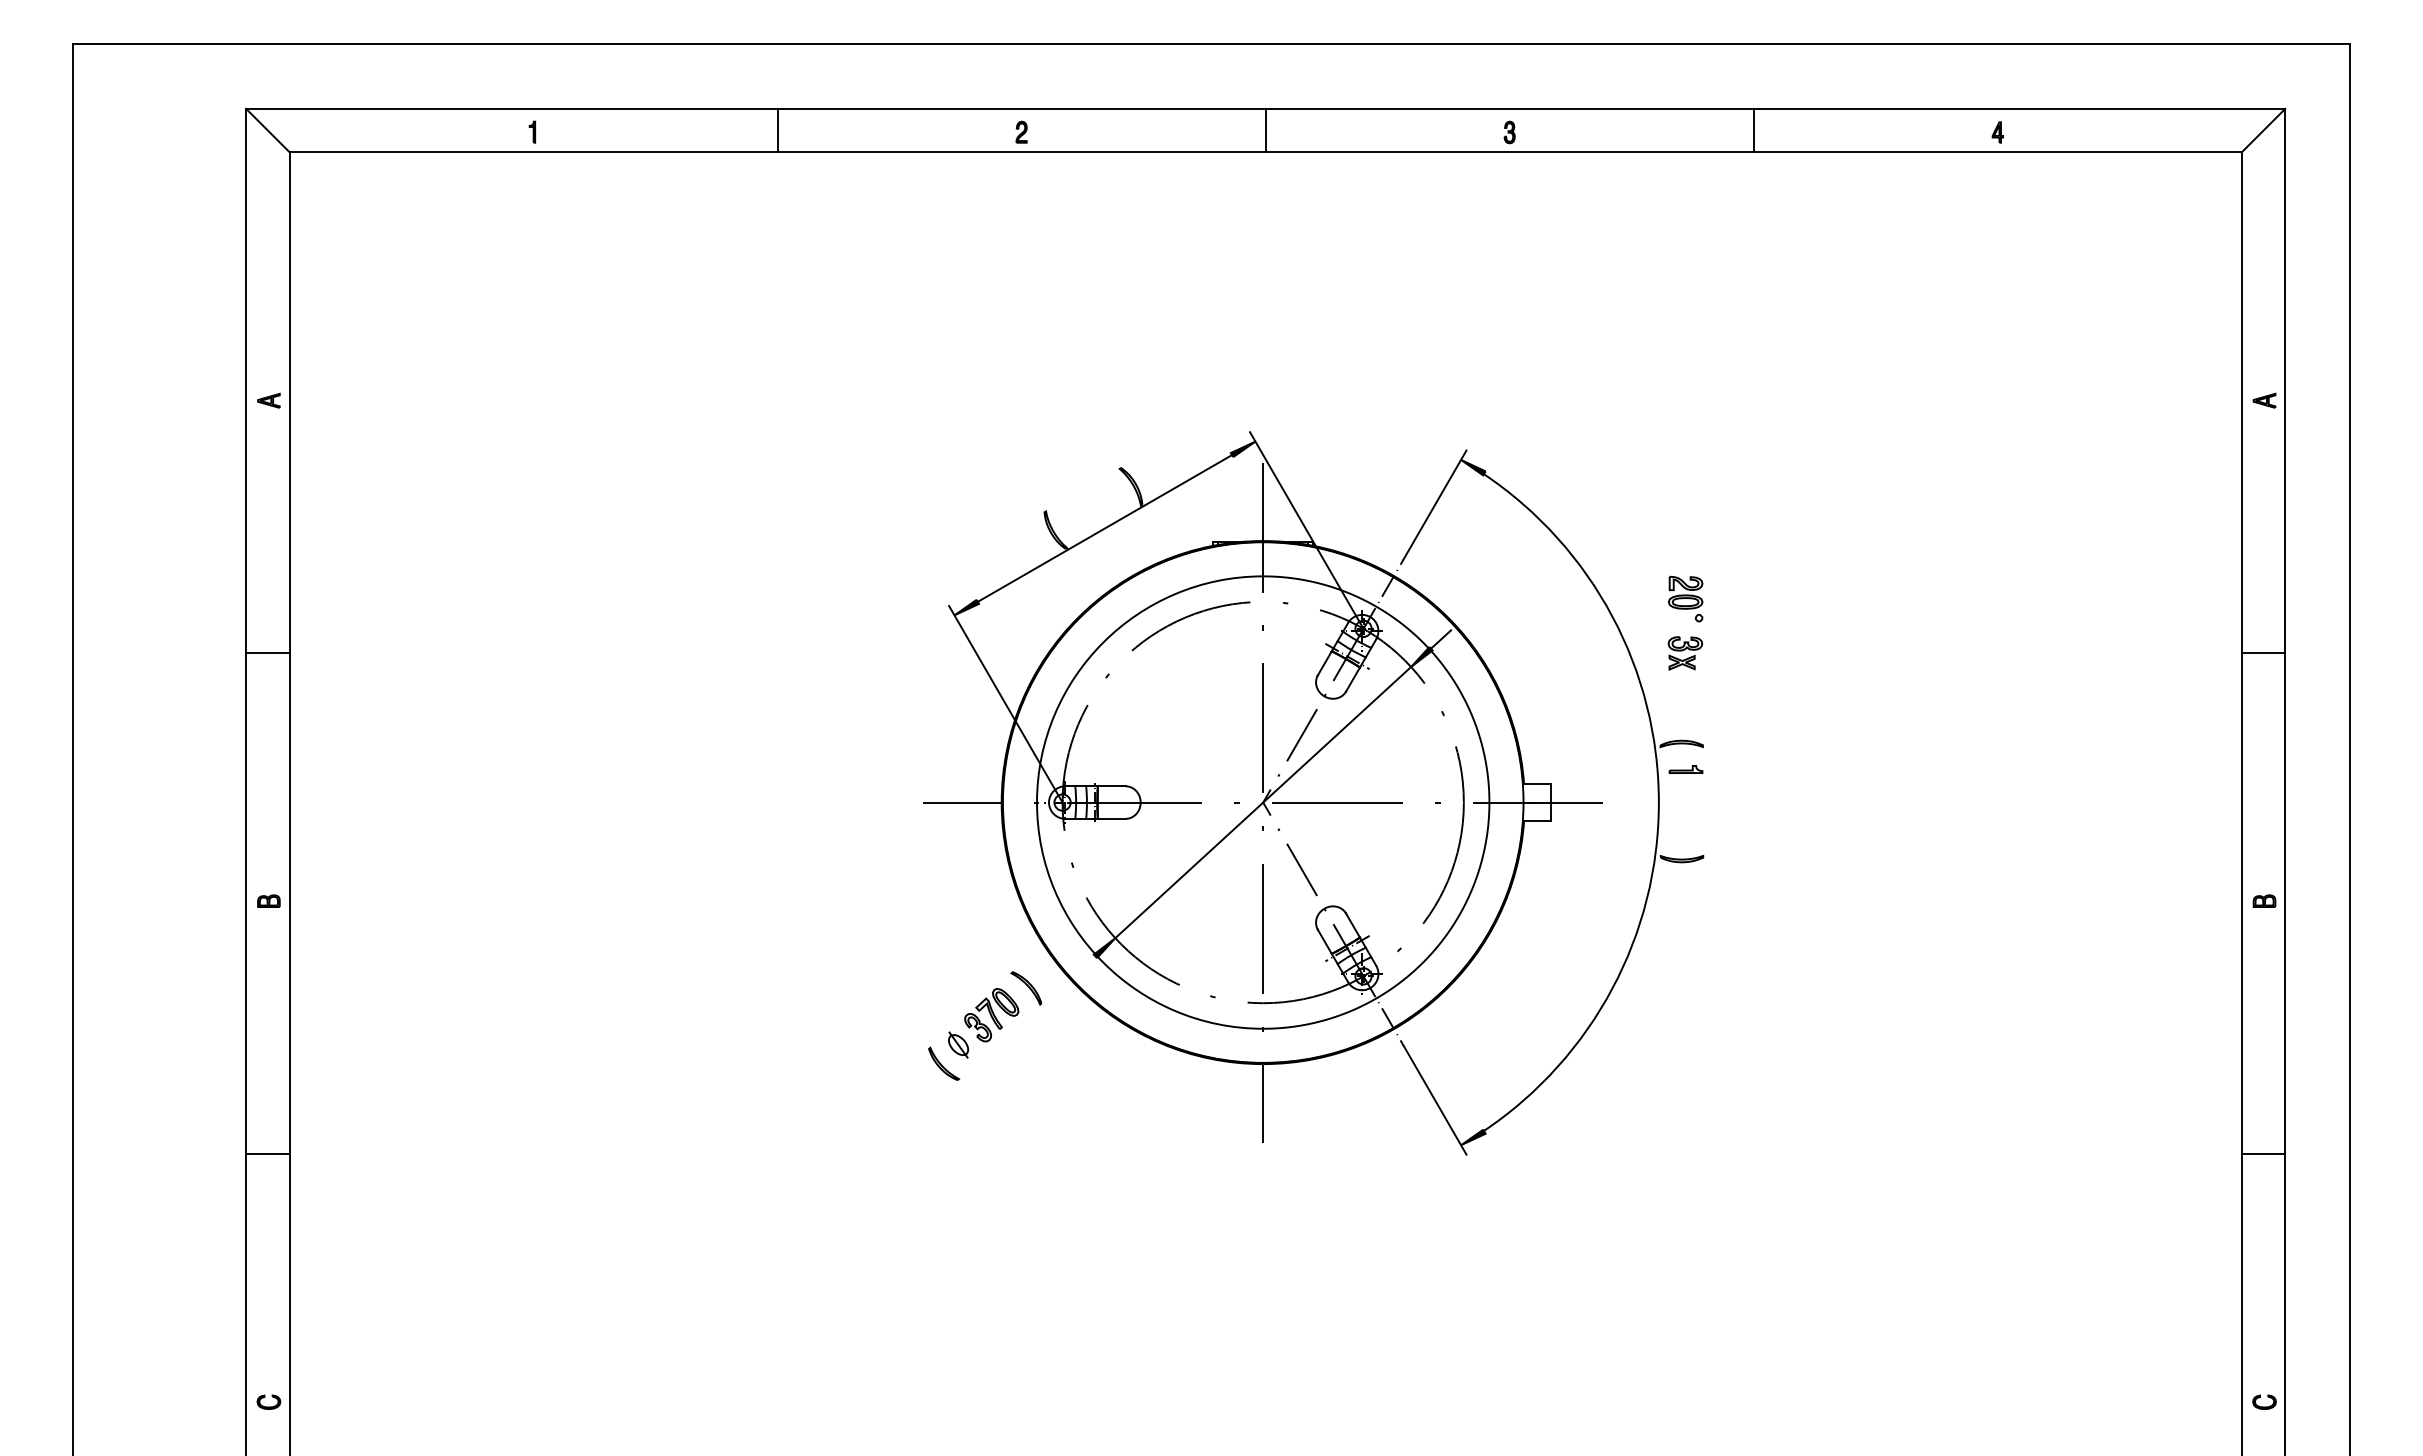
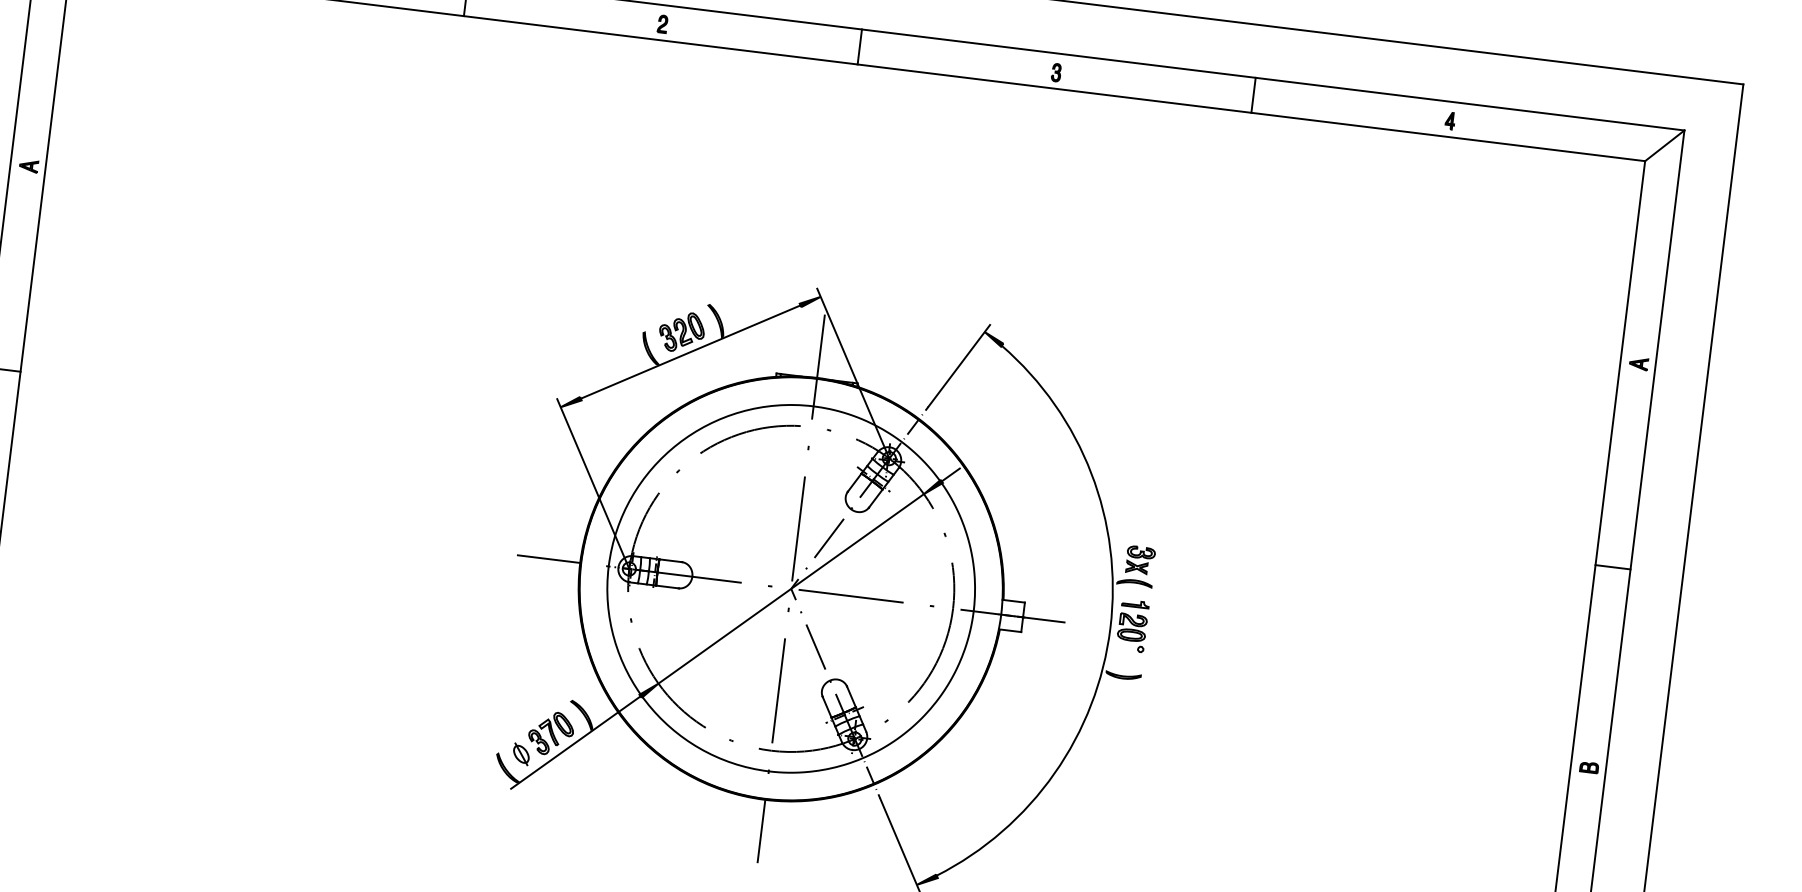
part: (1091, 505) -> (682, 332), added
part: (1685, 598) -> (1131, 632), moved
part: (1685, 653) -> (1140, 560), moved
line: (1023, 1022) -> (576, 742), added

